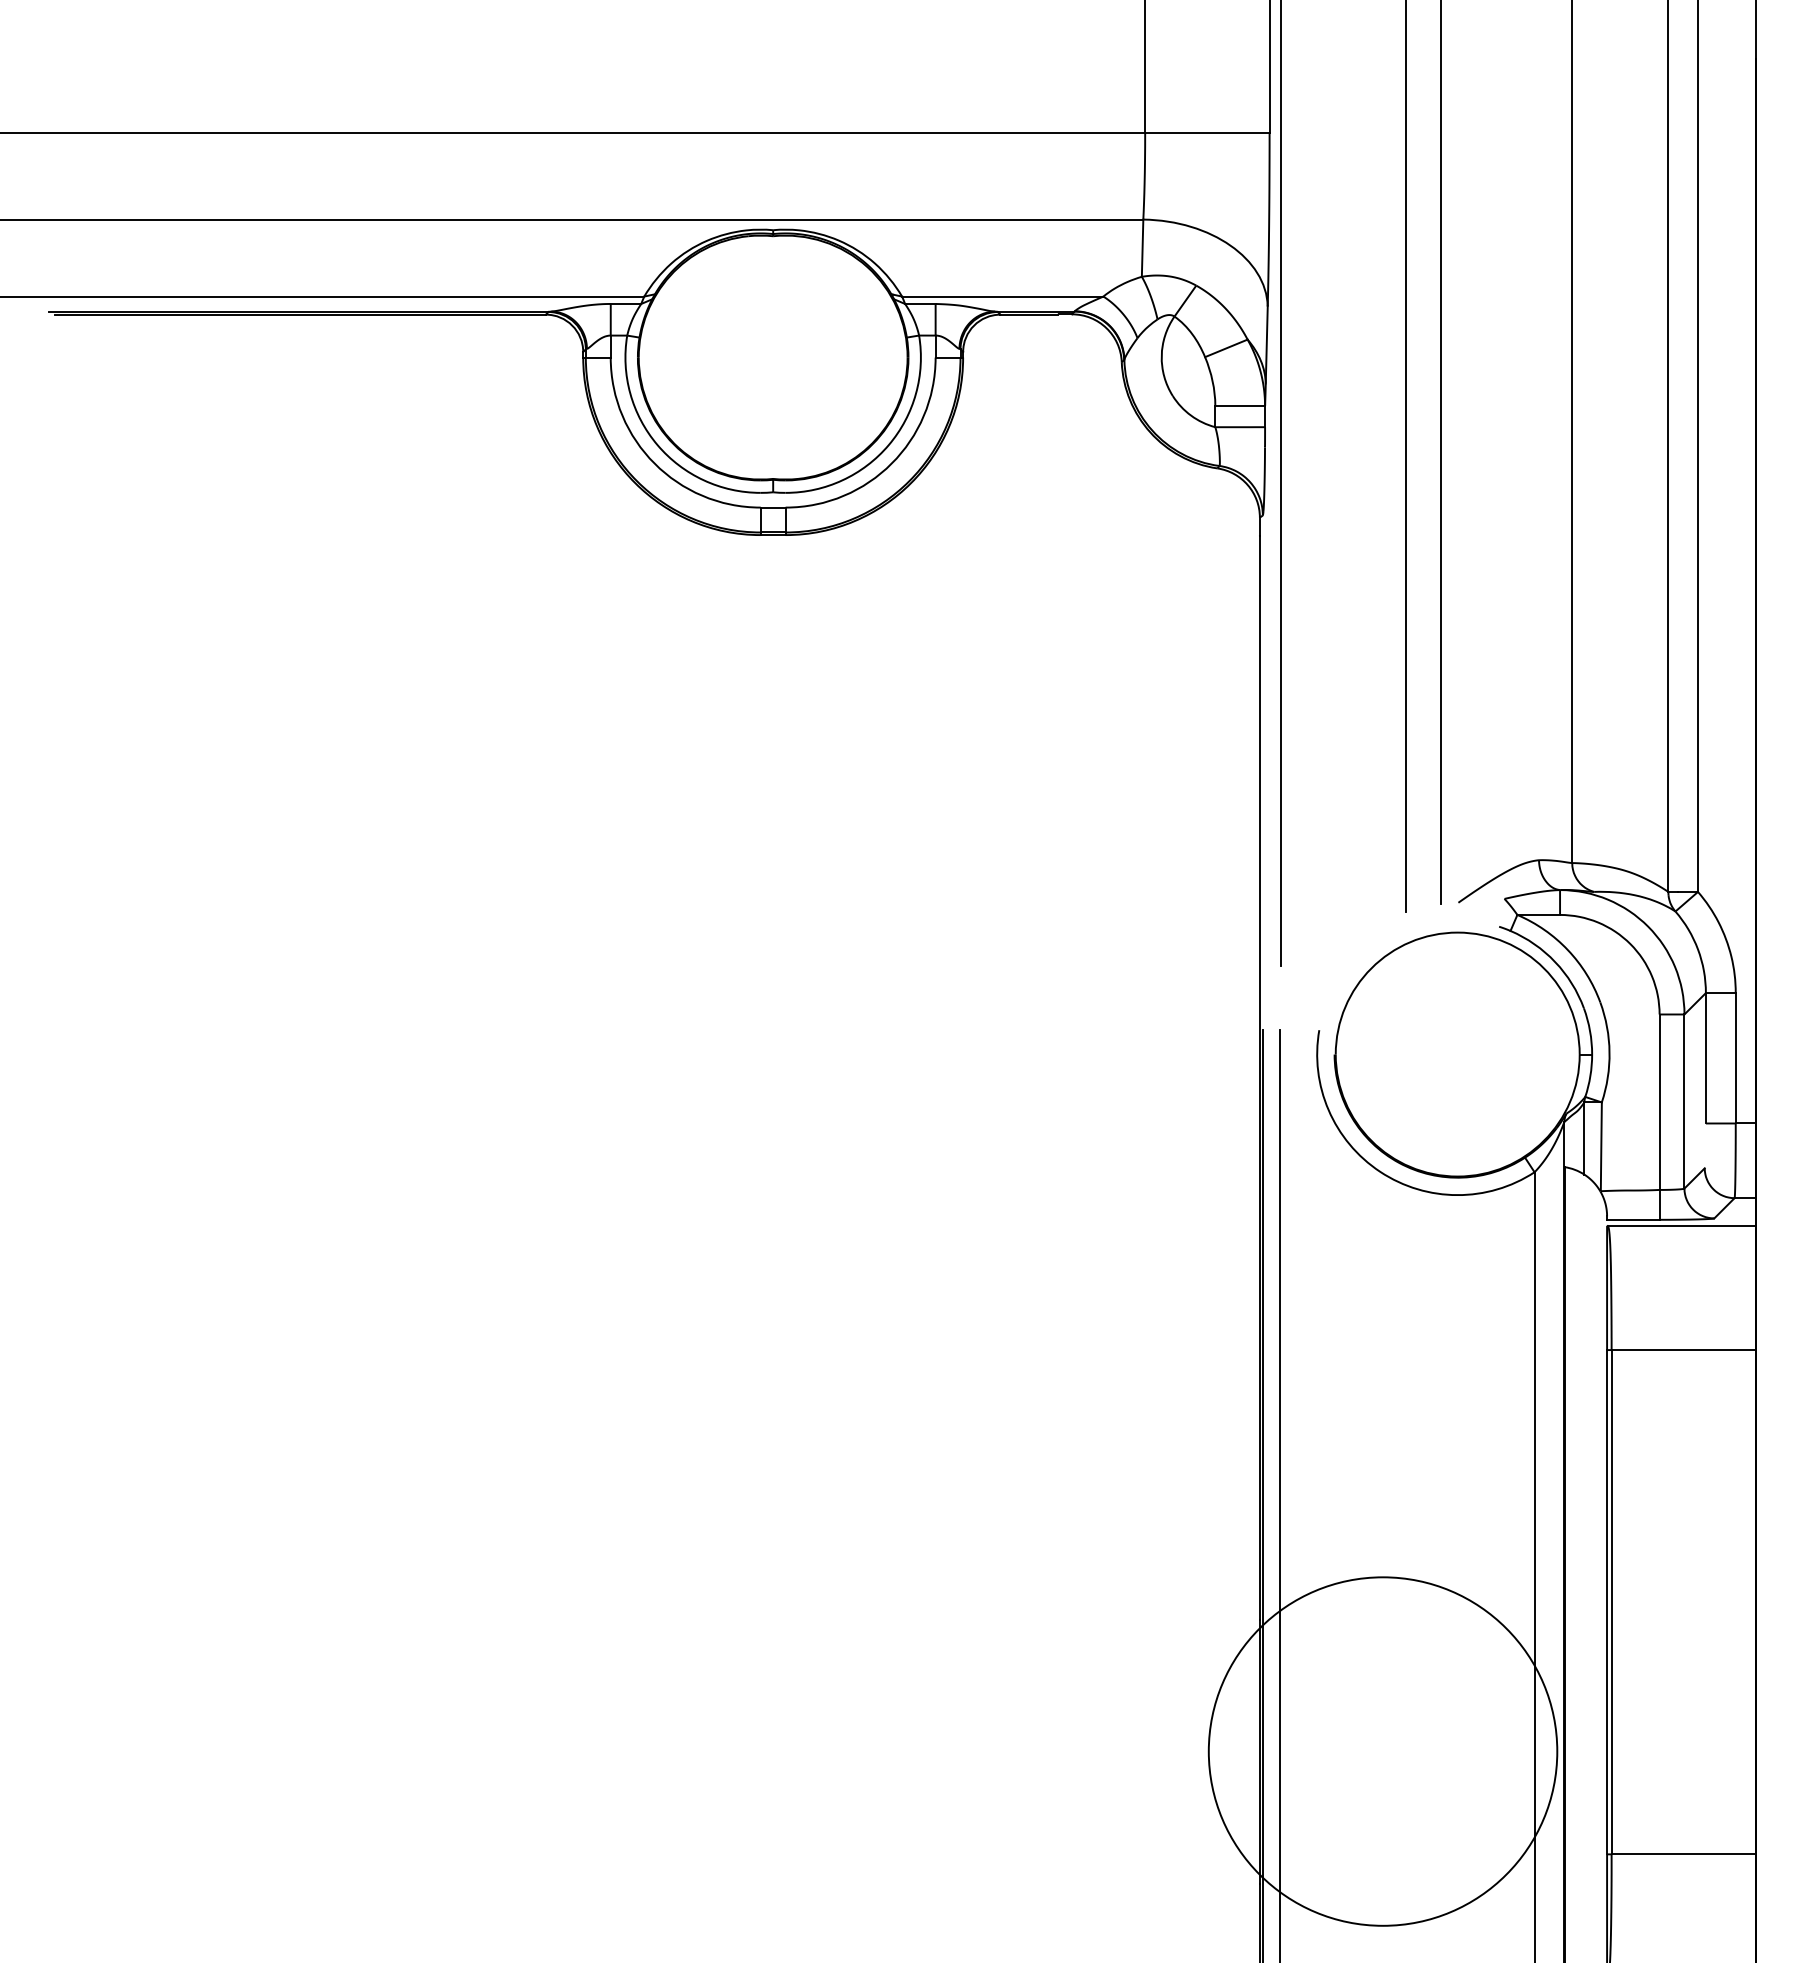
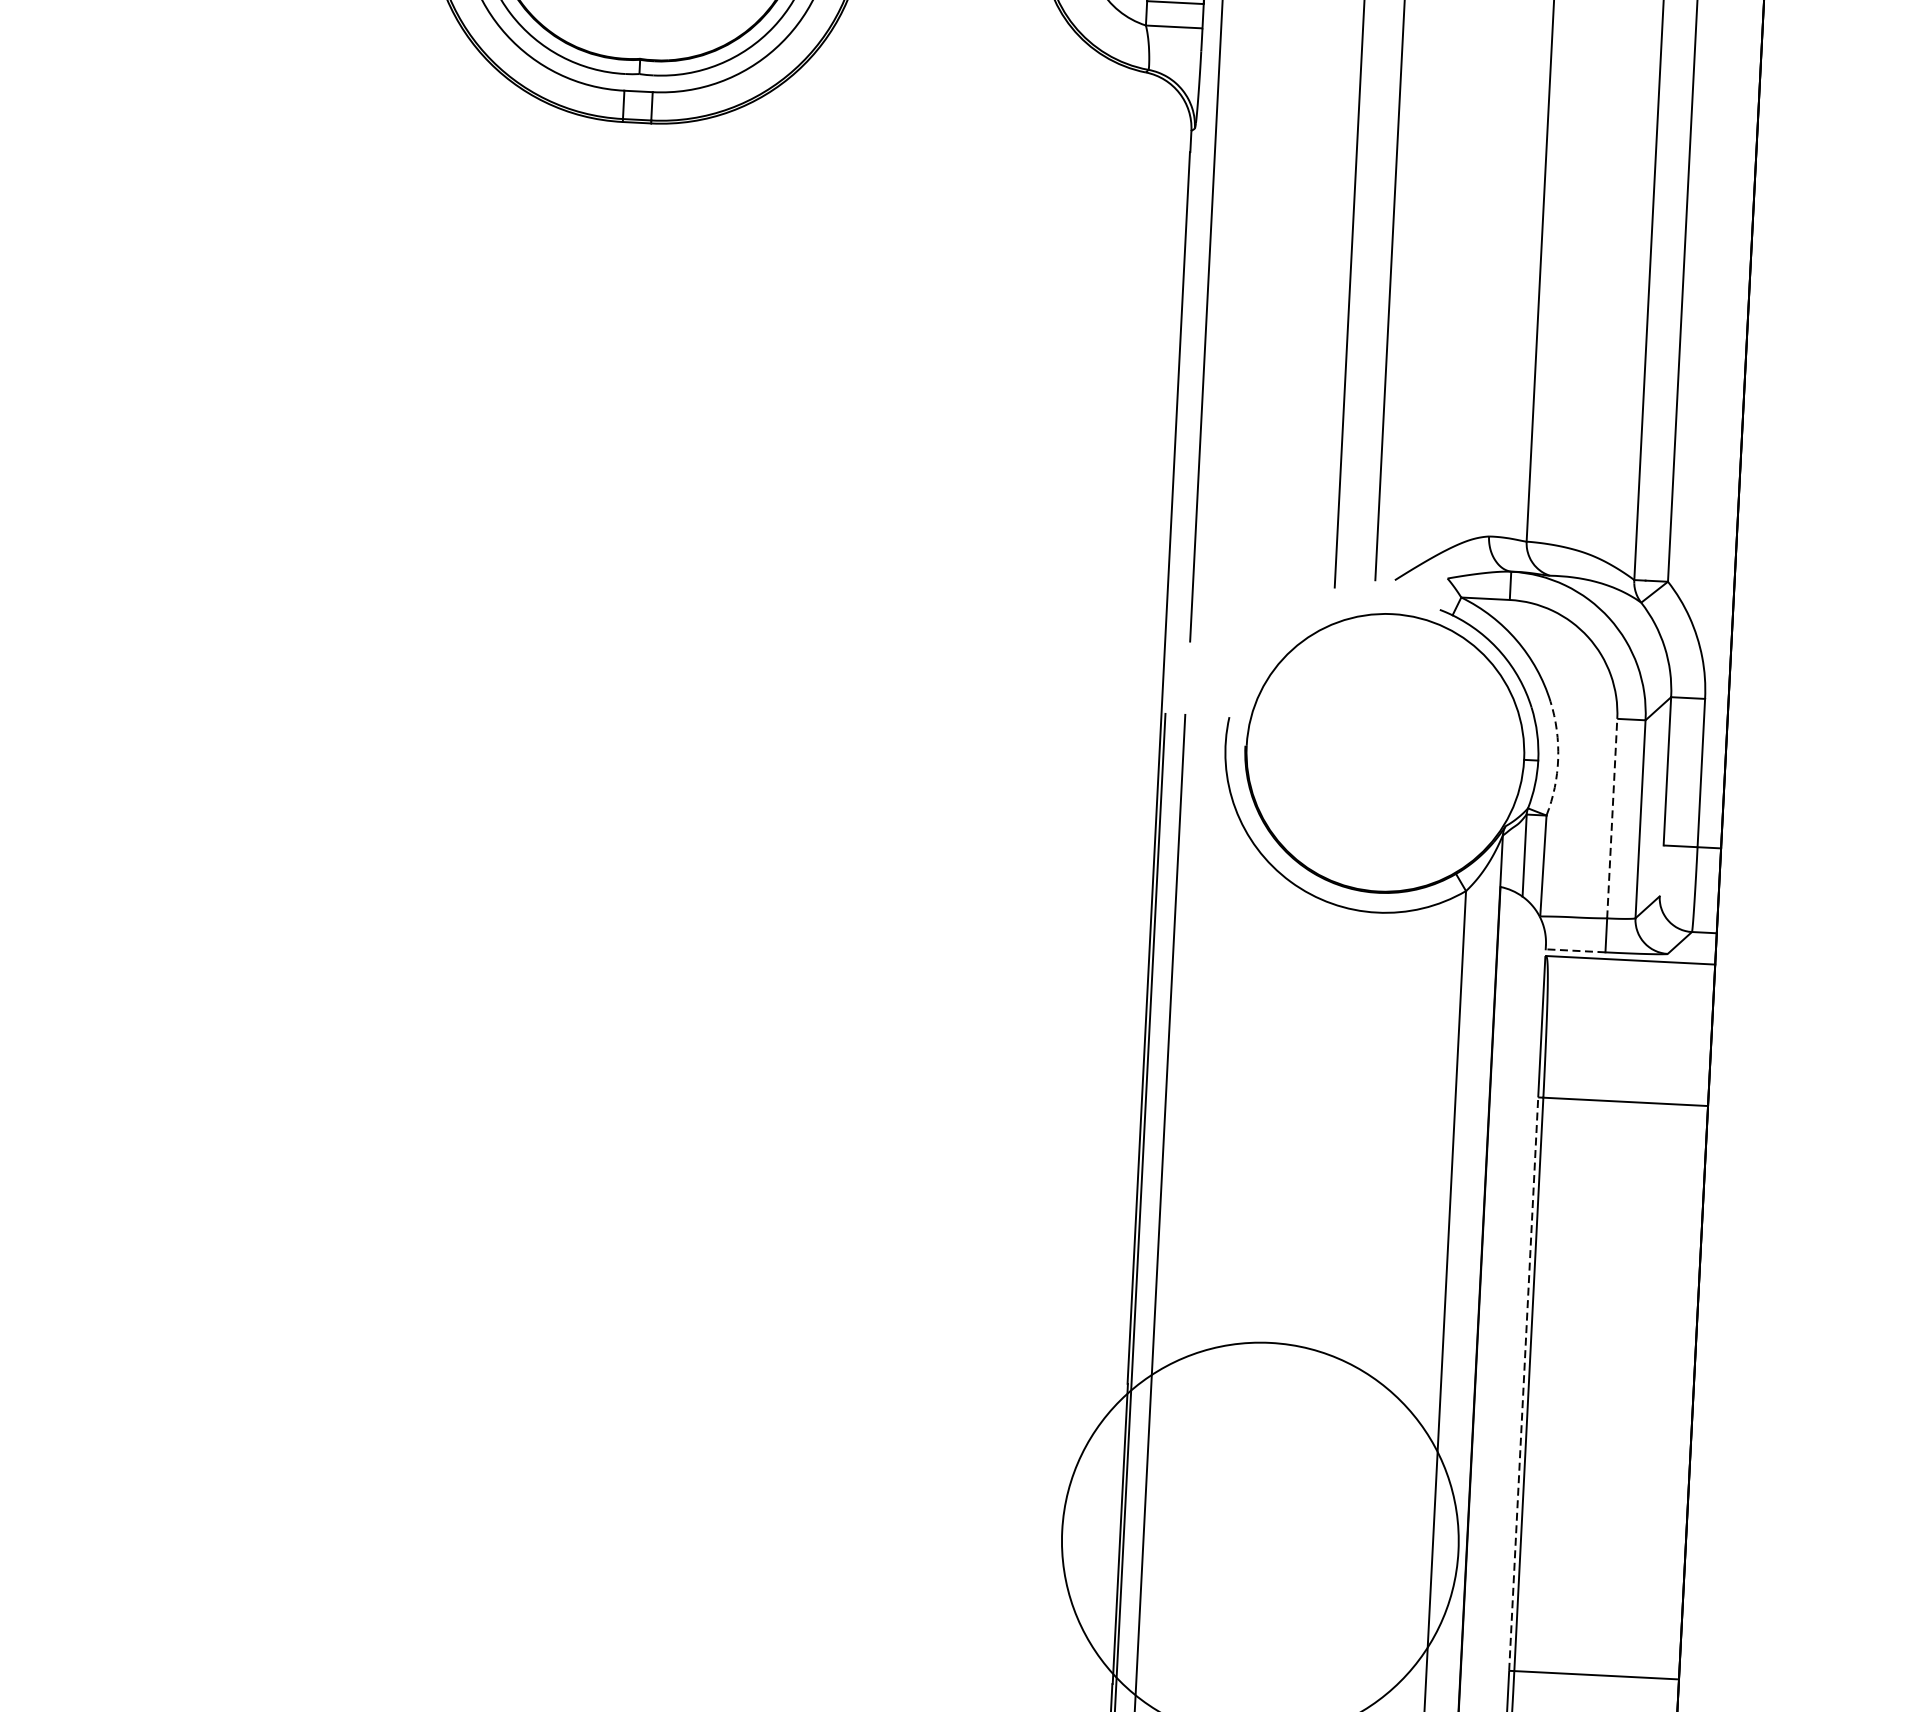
arc: (1609, 1052) -> (1558, 759), solid -> dashed
line: (1659, 1102) -> (1612, 818), solid -> dashed
line: (1632, 1219) -> (1574, 950), solid -> dashed
line: (1607, 1601) -> (1524, 1383), solid -> dashed

